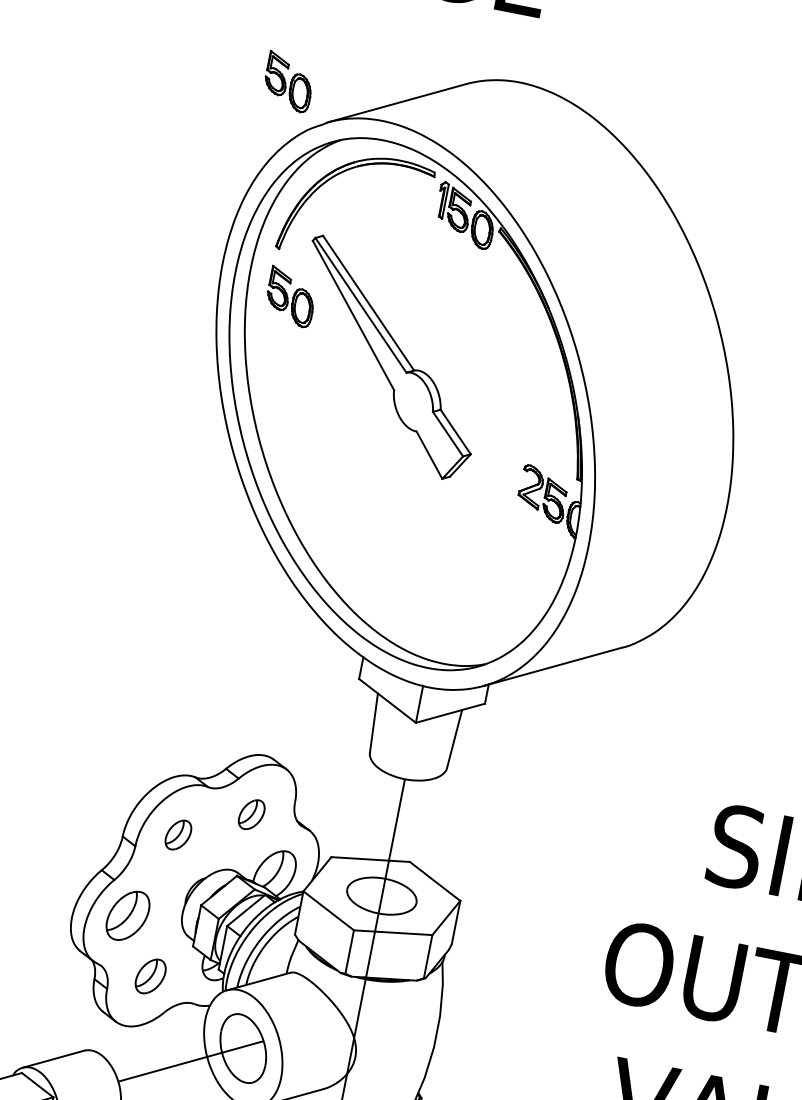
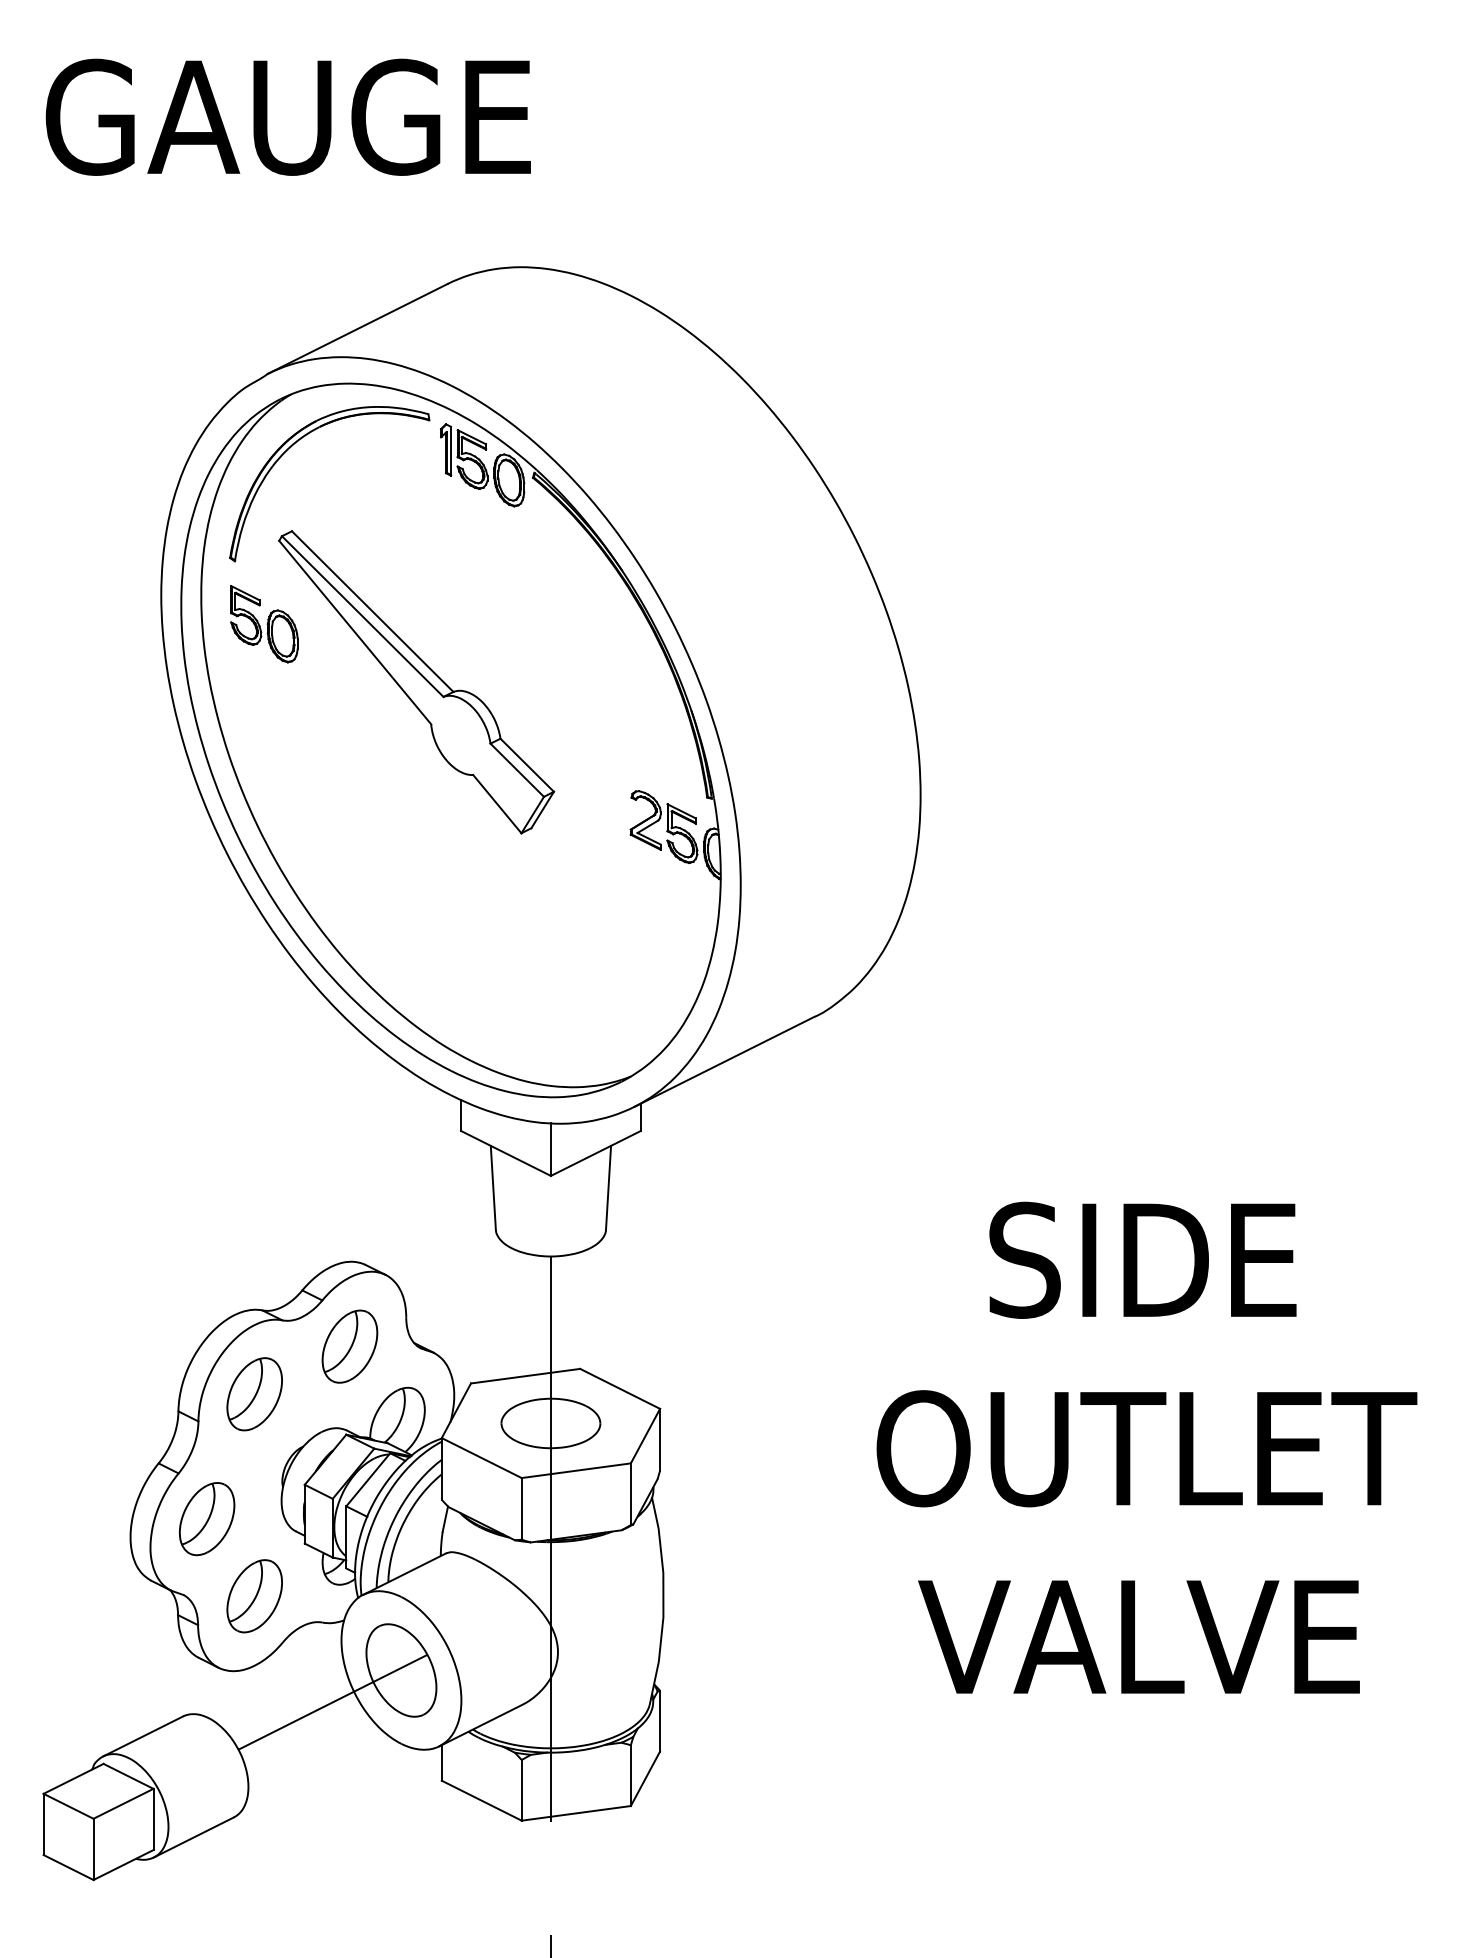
part: (288, 82) -> (203, 329), removed
part: (251, 814) -> (349, 1346), size x1.67
part: (178, 835) -> (254, 1394), size x1.67
part: (150, 976) -> (254, 1596), size x1.43

